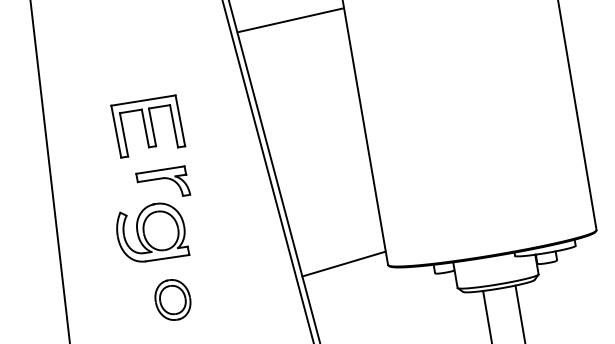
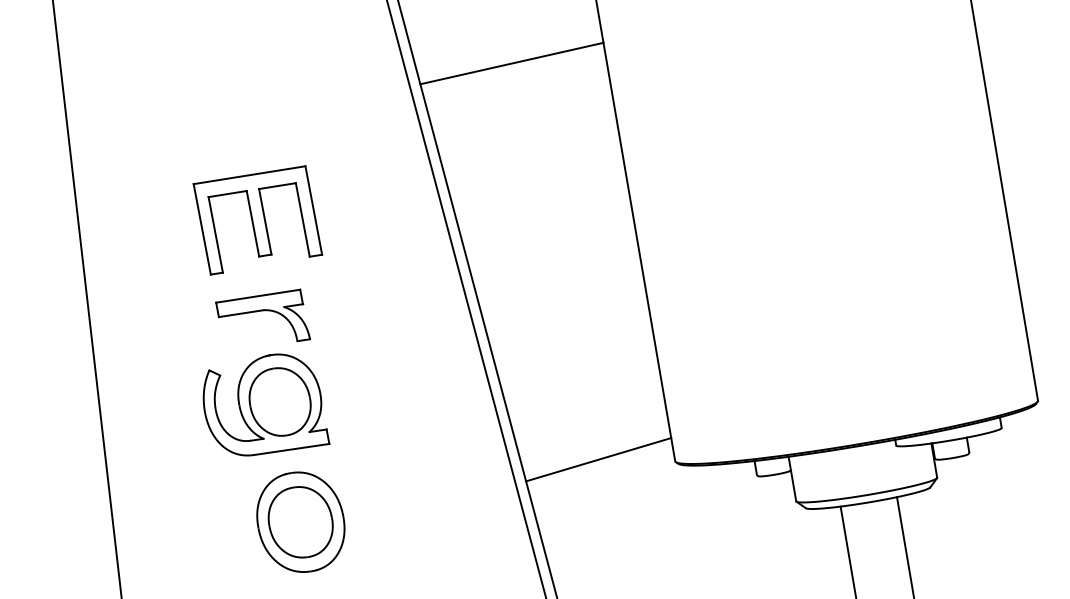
line: (289, 20) -> (510, 63), moved
part: (163, 180) -> (263, 314), moved
part: (172, 299) -> (300, 521), size x1.43

